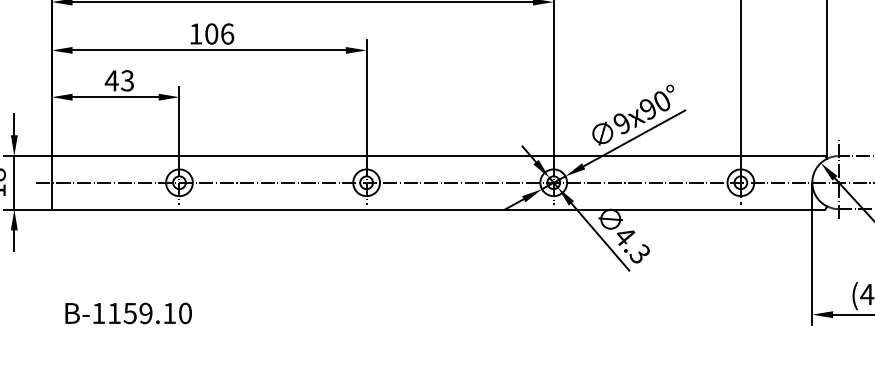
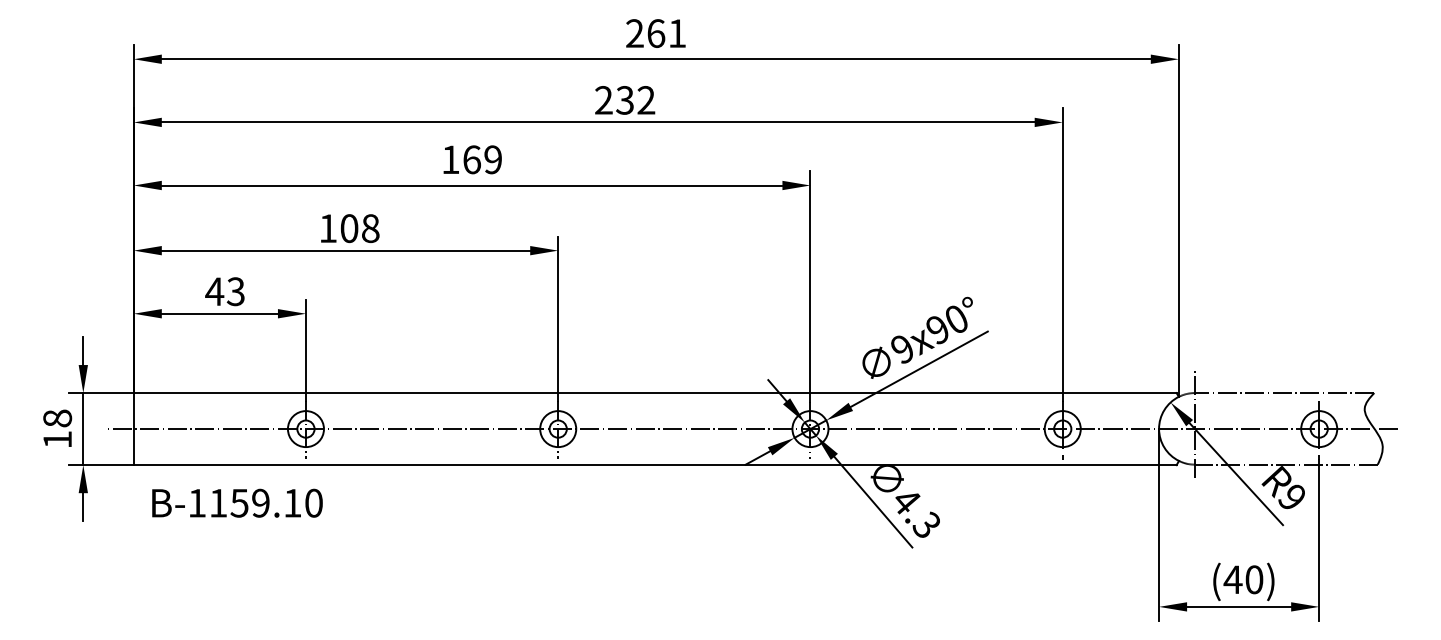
text: (227, 33) -> (370, 228), 106 -> 108
text: (128, 312) -> (237, 502), moved

